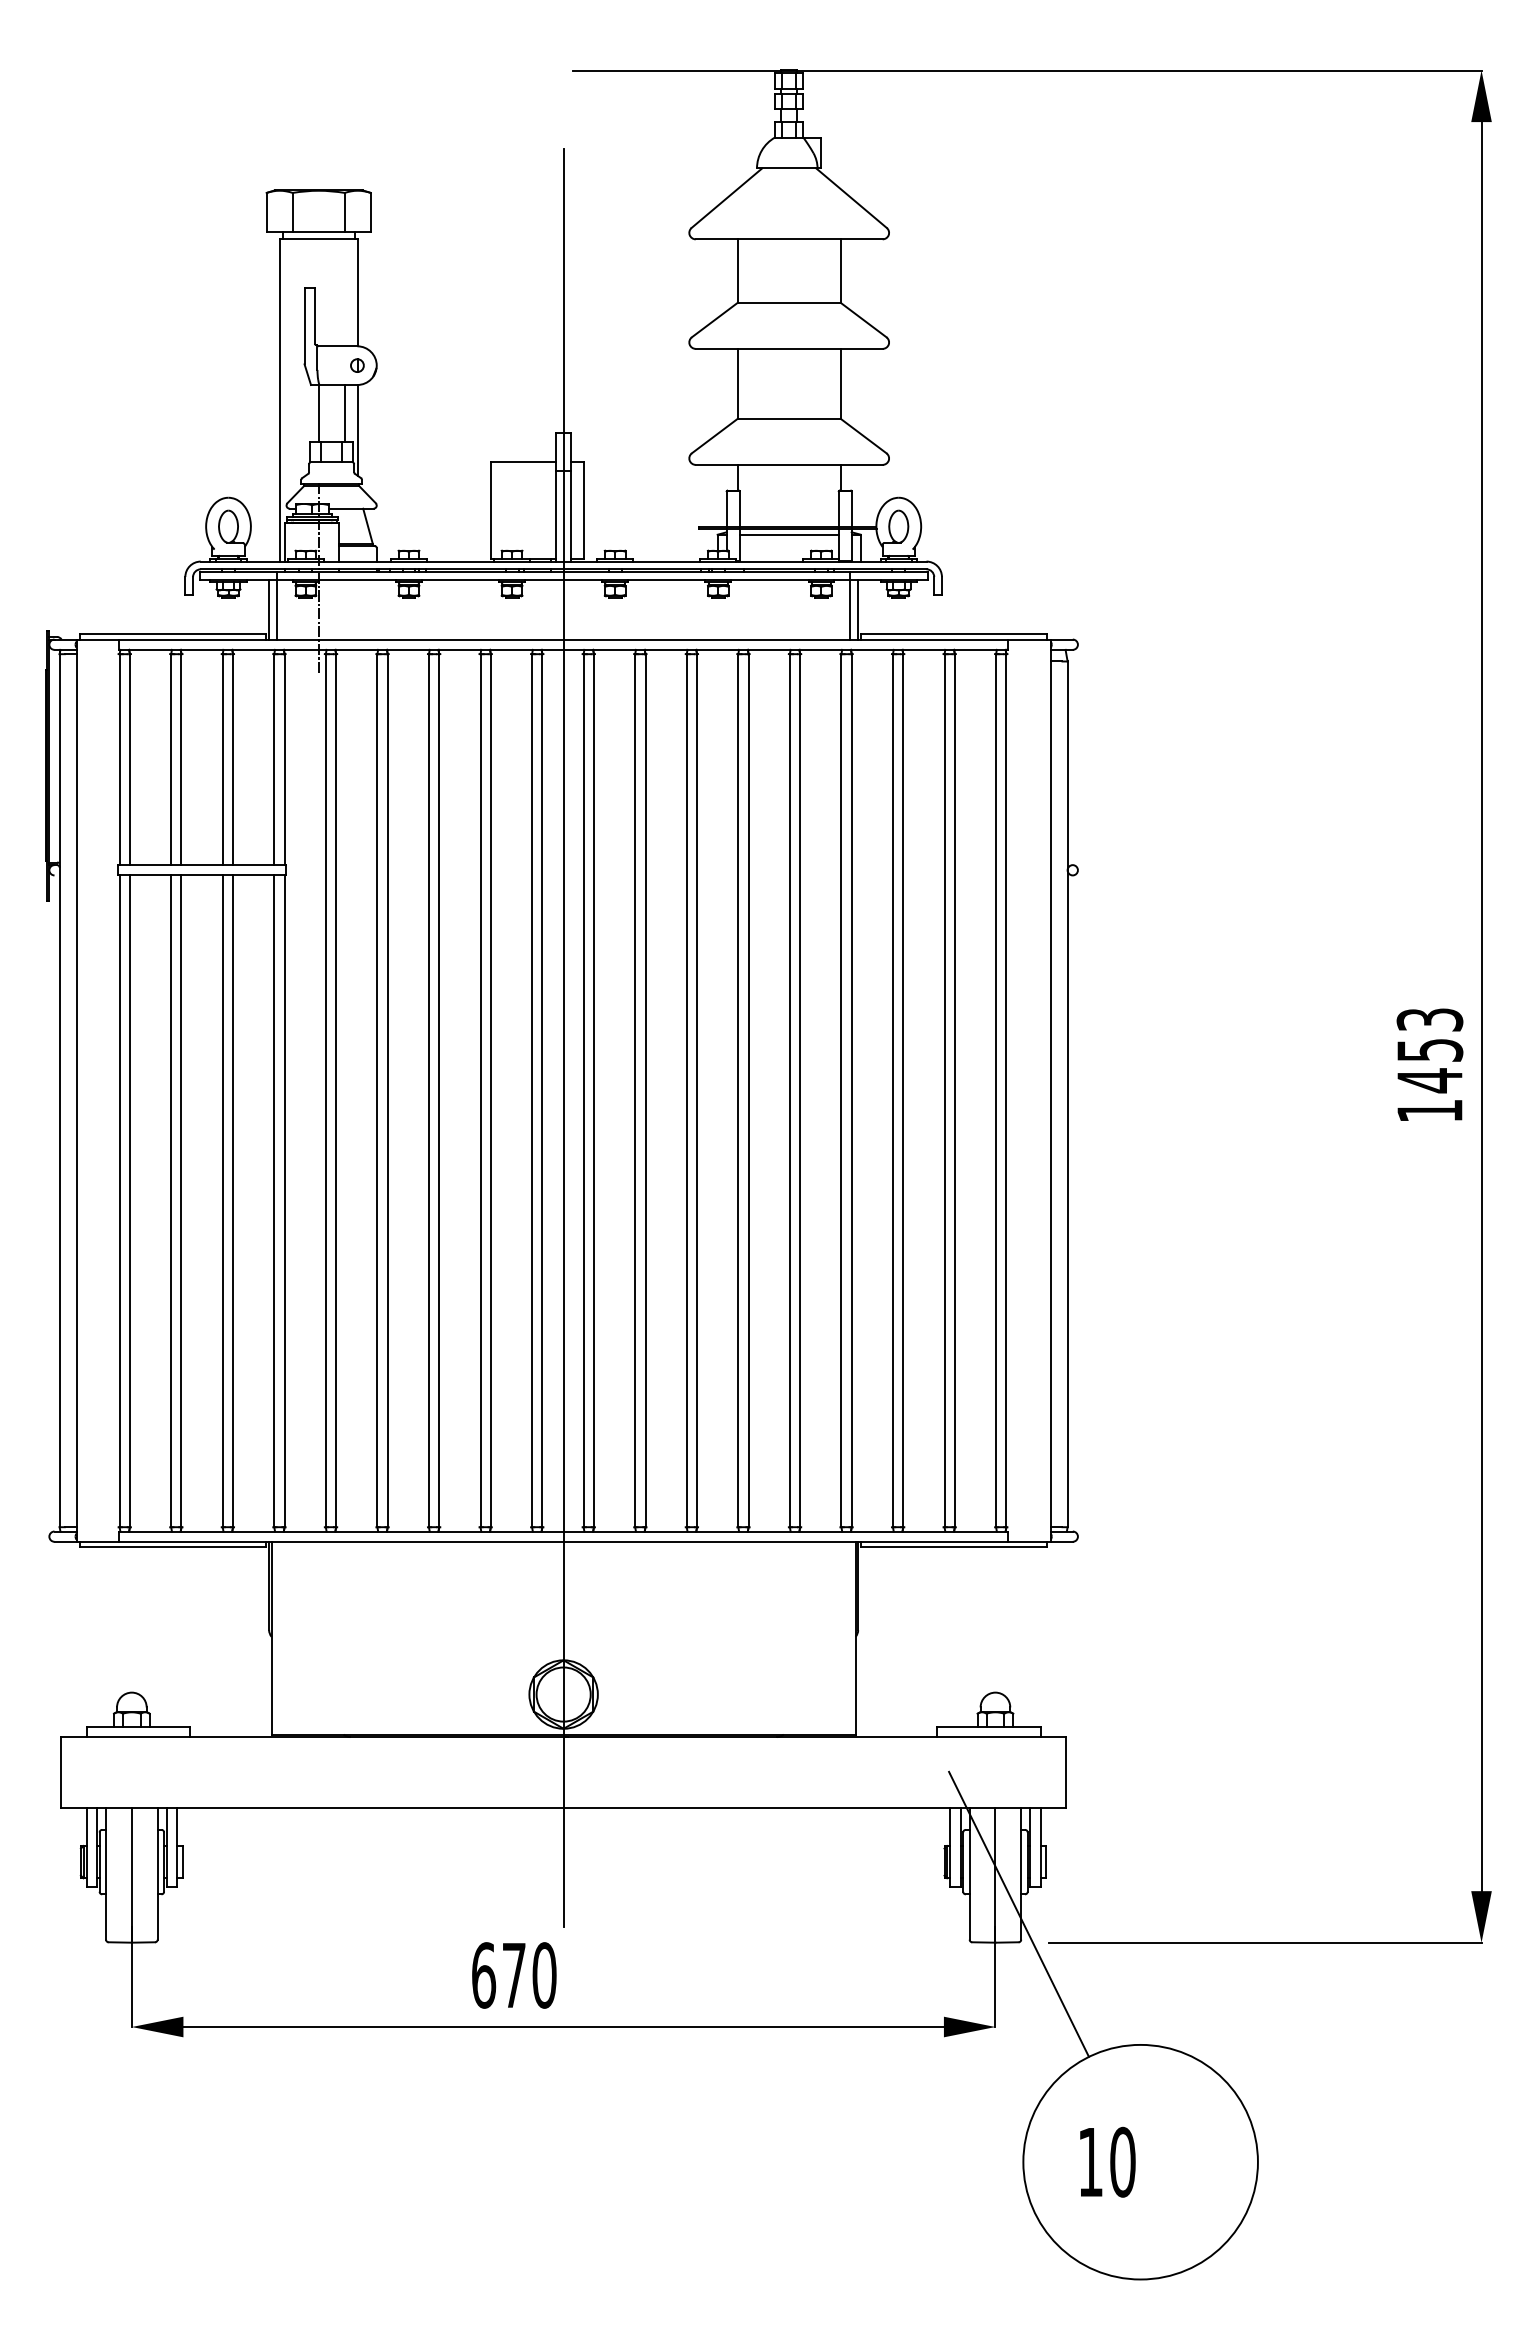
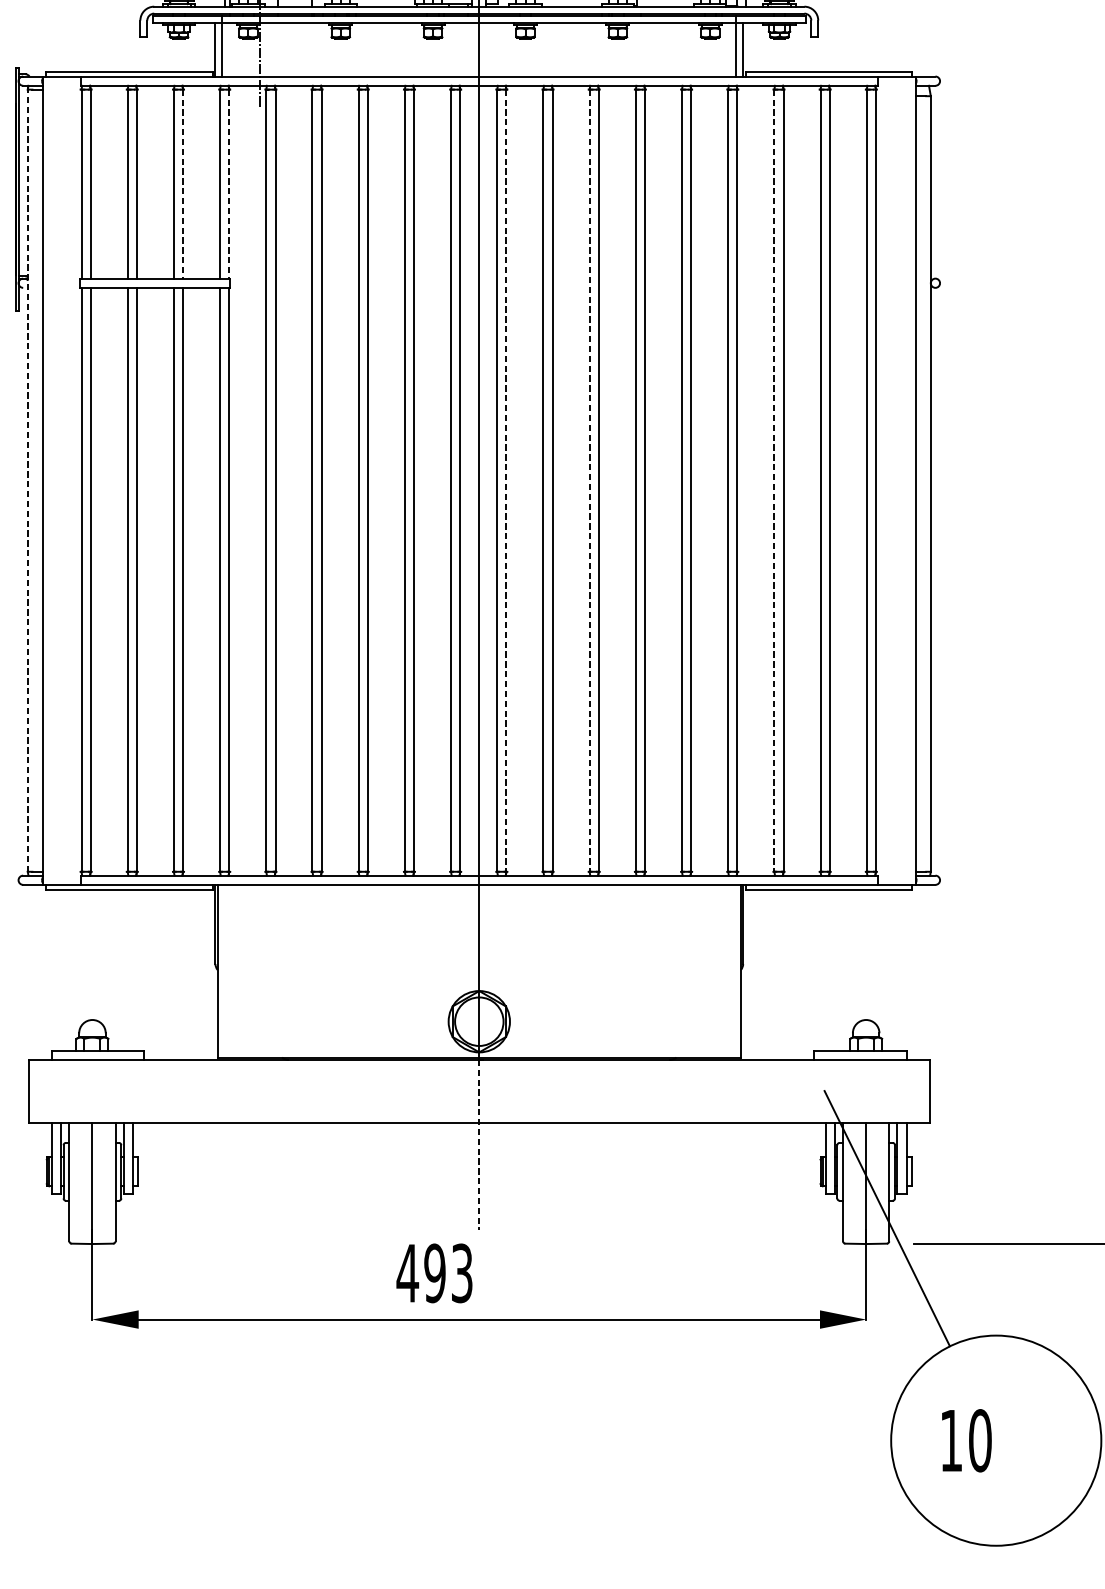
line: (233, 760) -> (183, 184), solid -> dashed
line: (284, 760) -> (229, 184), solid -> dashed
line: (59, 1090) -> (27, 480), solid -> dashed
line: (593, 1090) -> (506, 480), solid -> dashed
line: (686, 1090) -> (589, 480), solid -> dashed
line: (892, 1090) -> (773, 480), solid -> dashed
line: (563, 1832) -> (479, 1145), solid -> dashed
text: (513, 1975) -> (434, 1273), 670 -> 493

